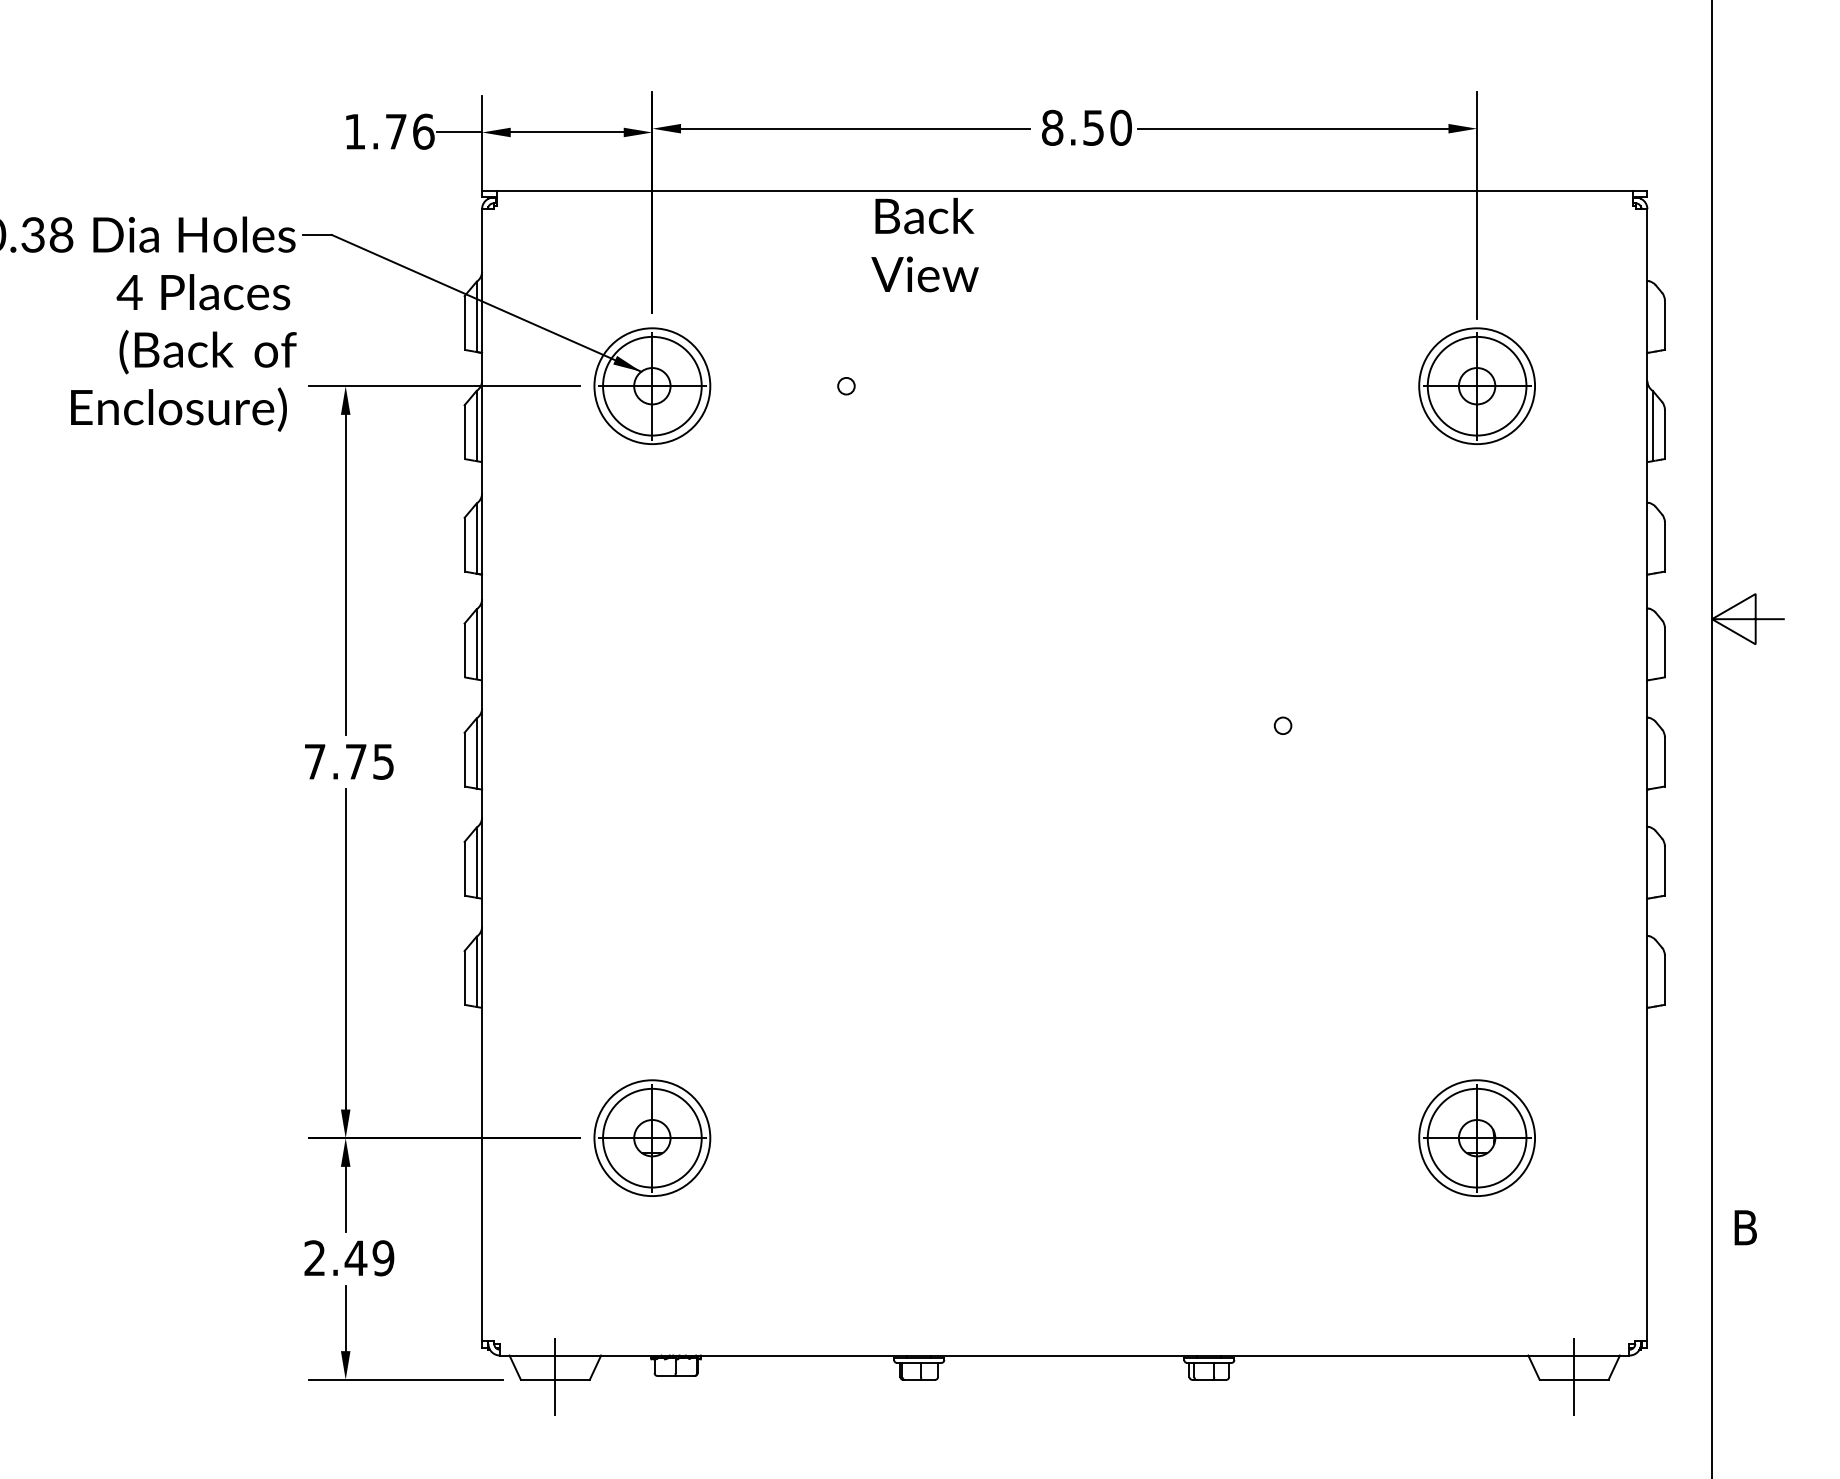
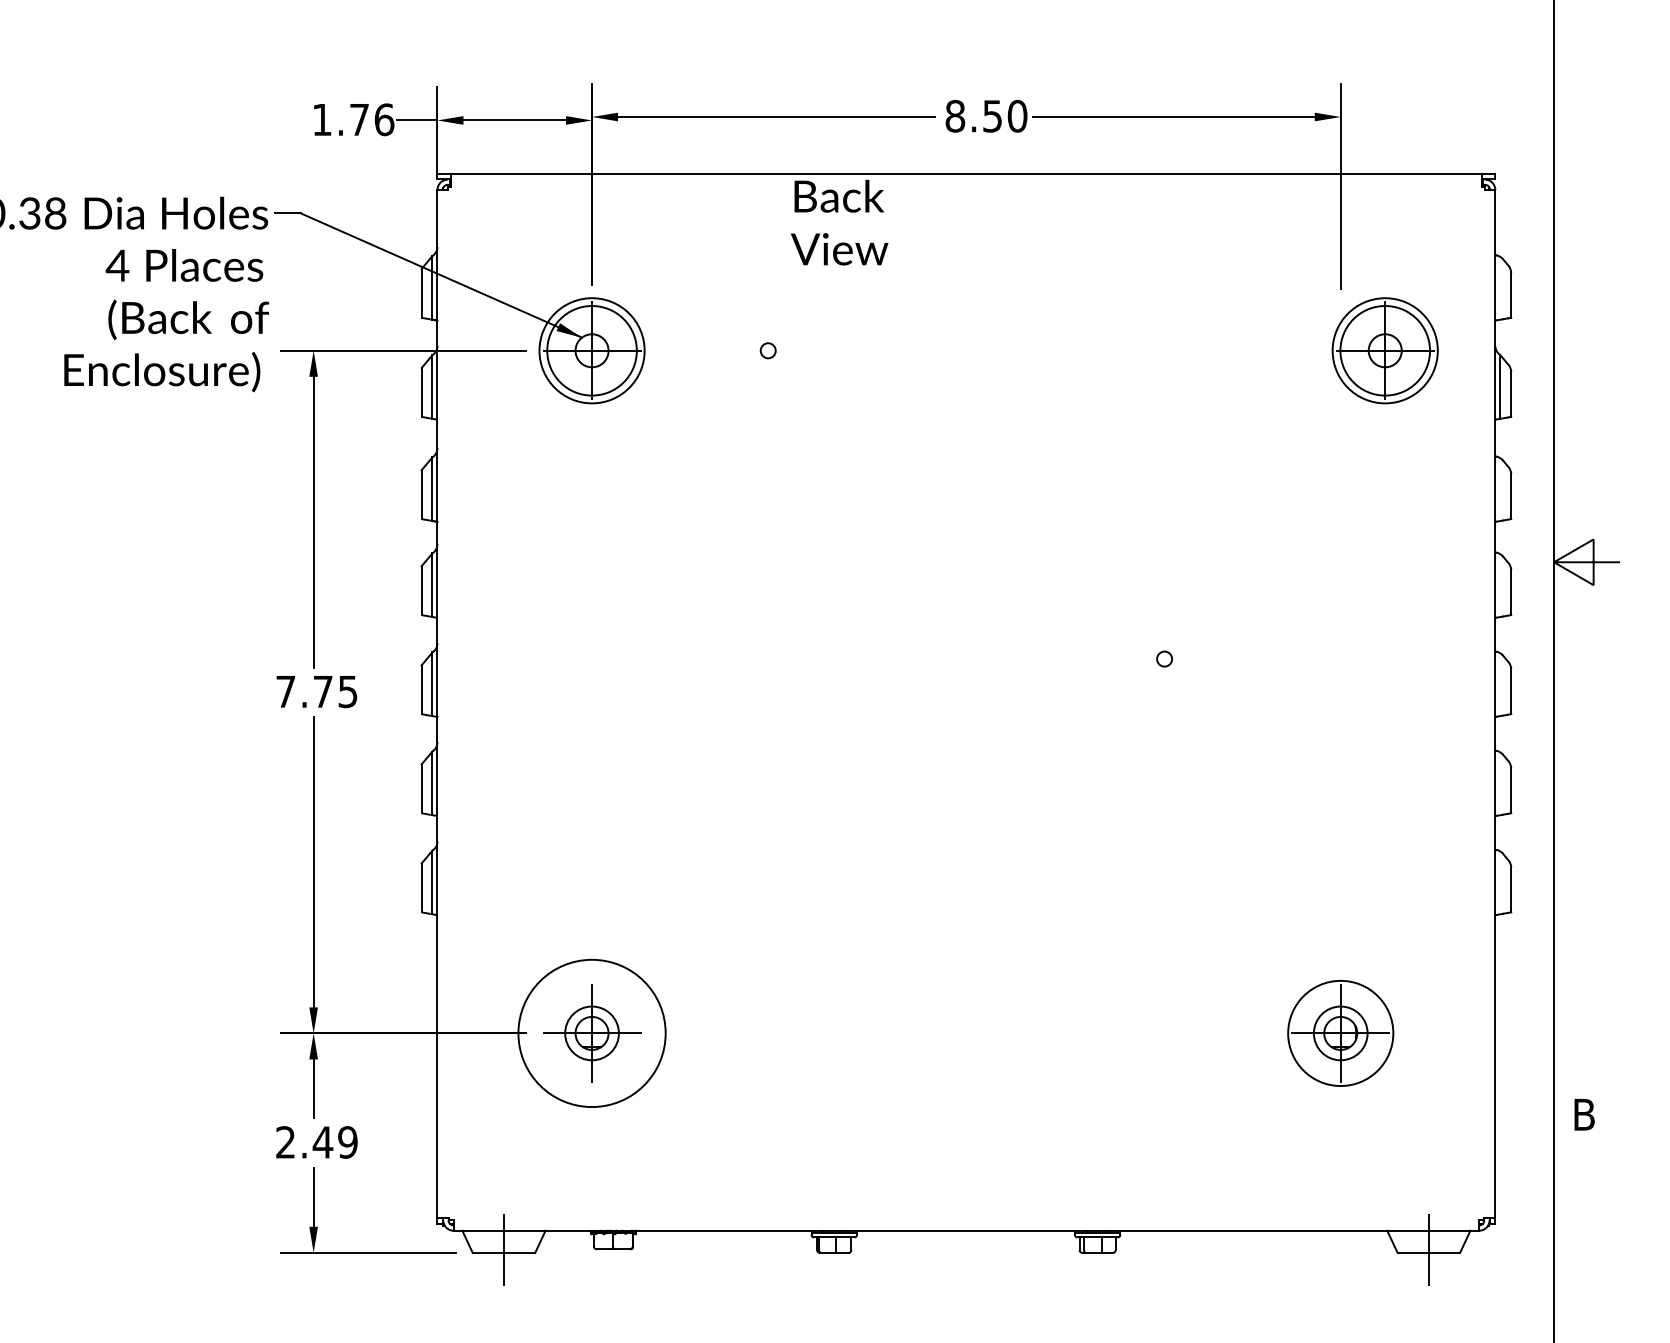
part: (1476, 385) -> (1384, 350), moved
circle: (652, 1137) -> (592, 1032), size x0.6
circle: (1476, 1137) -> (1340, 1032), size x0.6
circle: (652, 1138) -> (592, 1033), size x1.4

